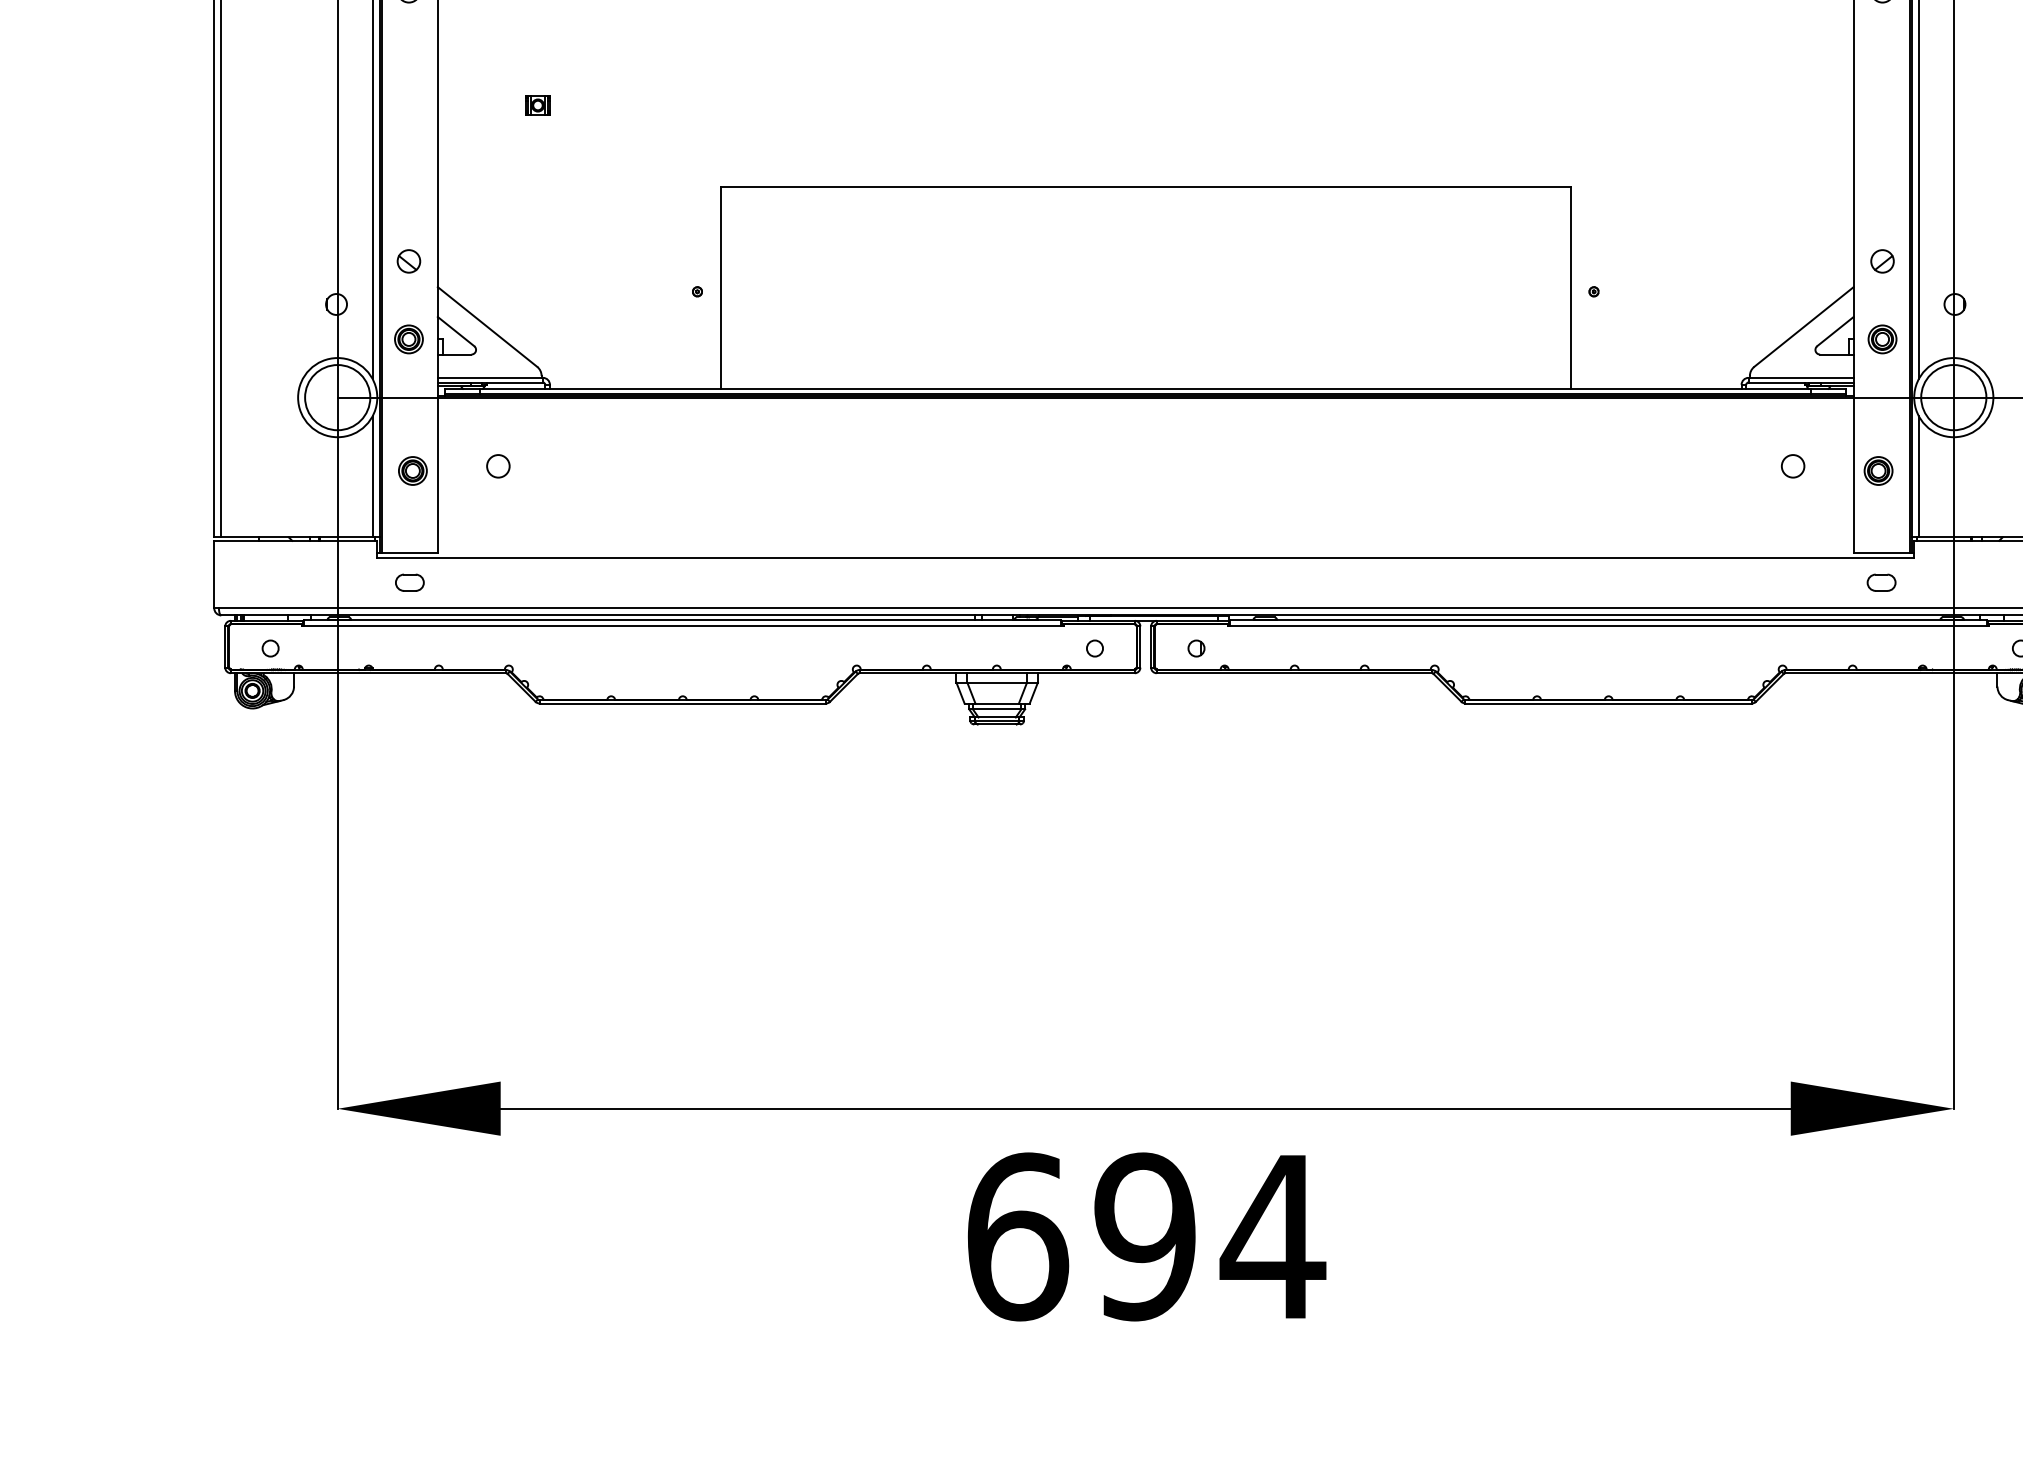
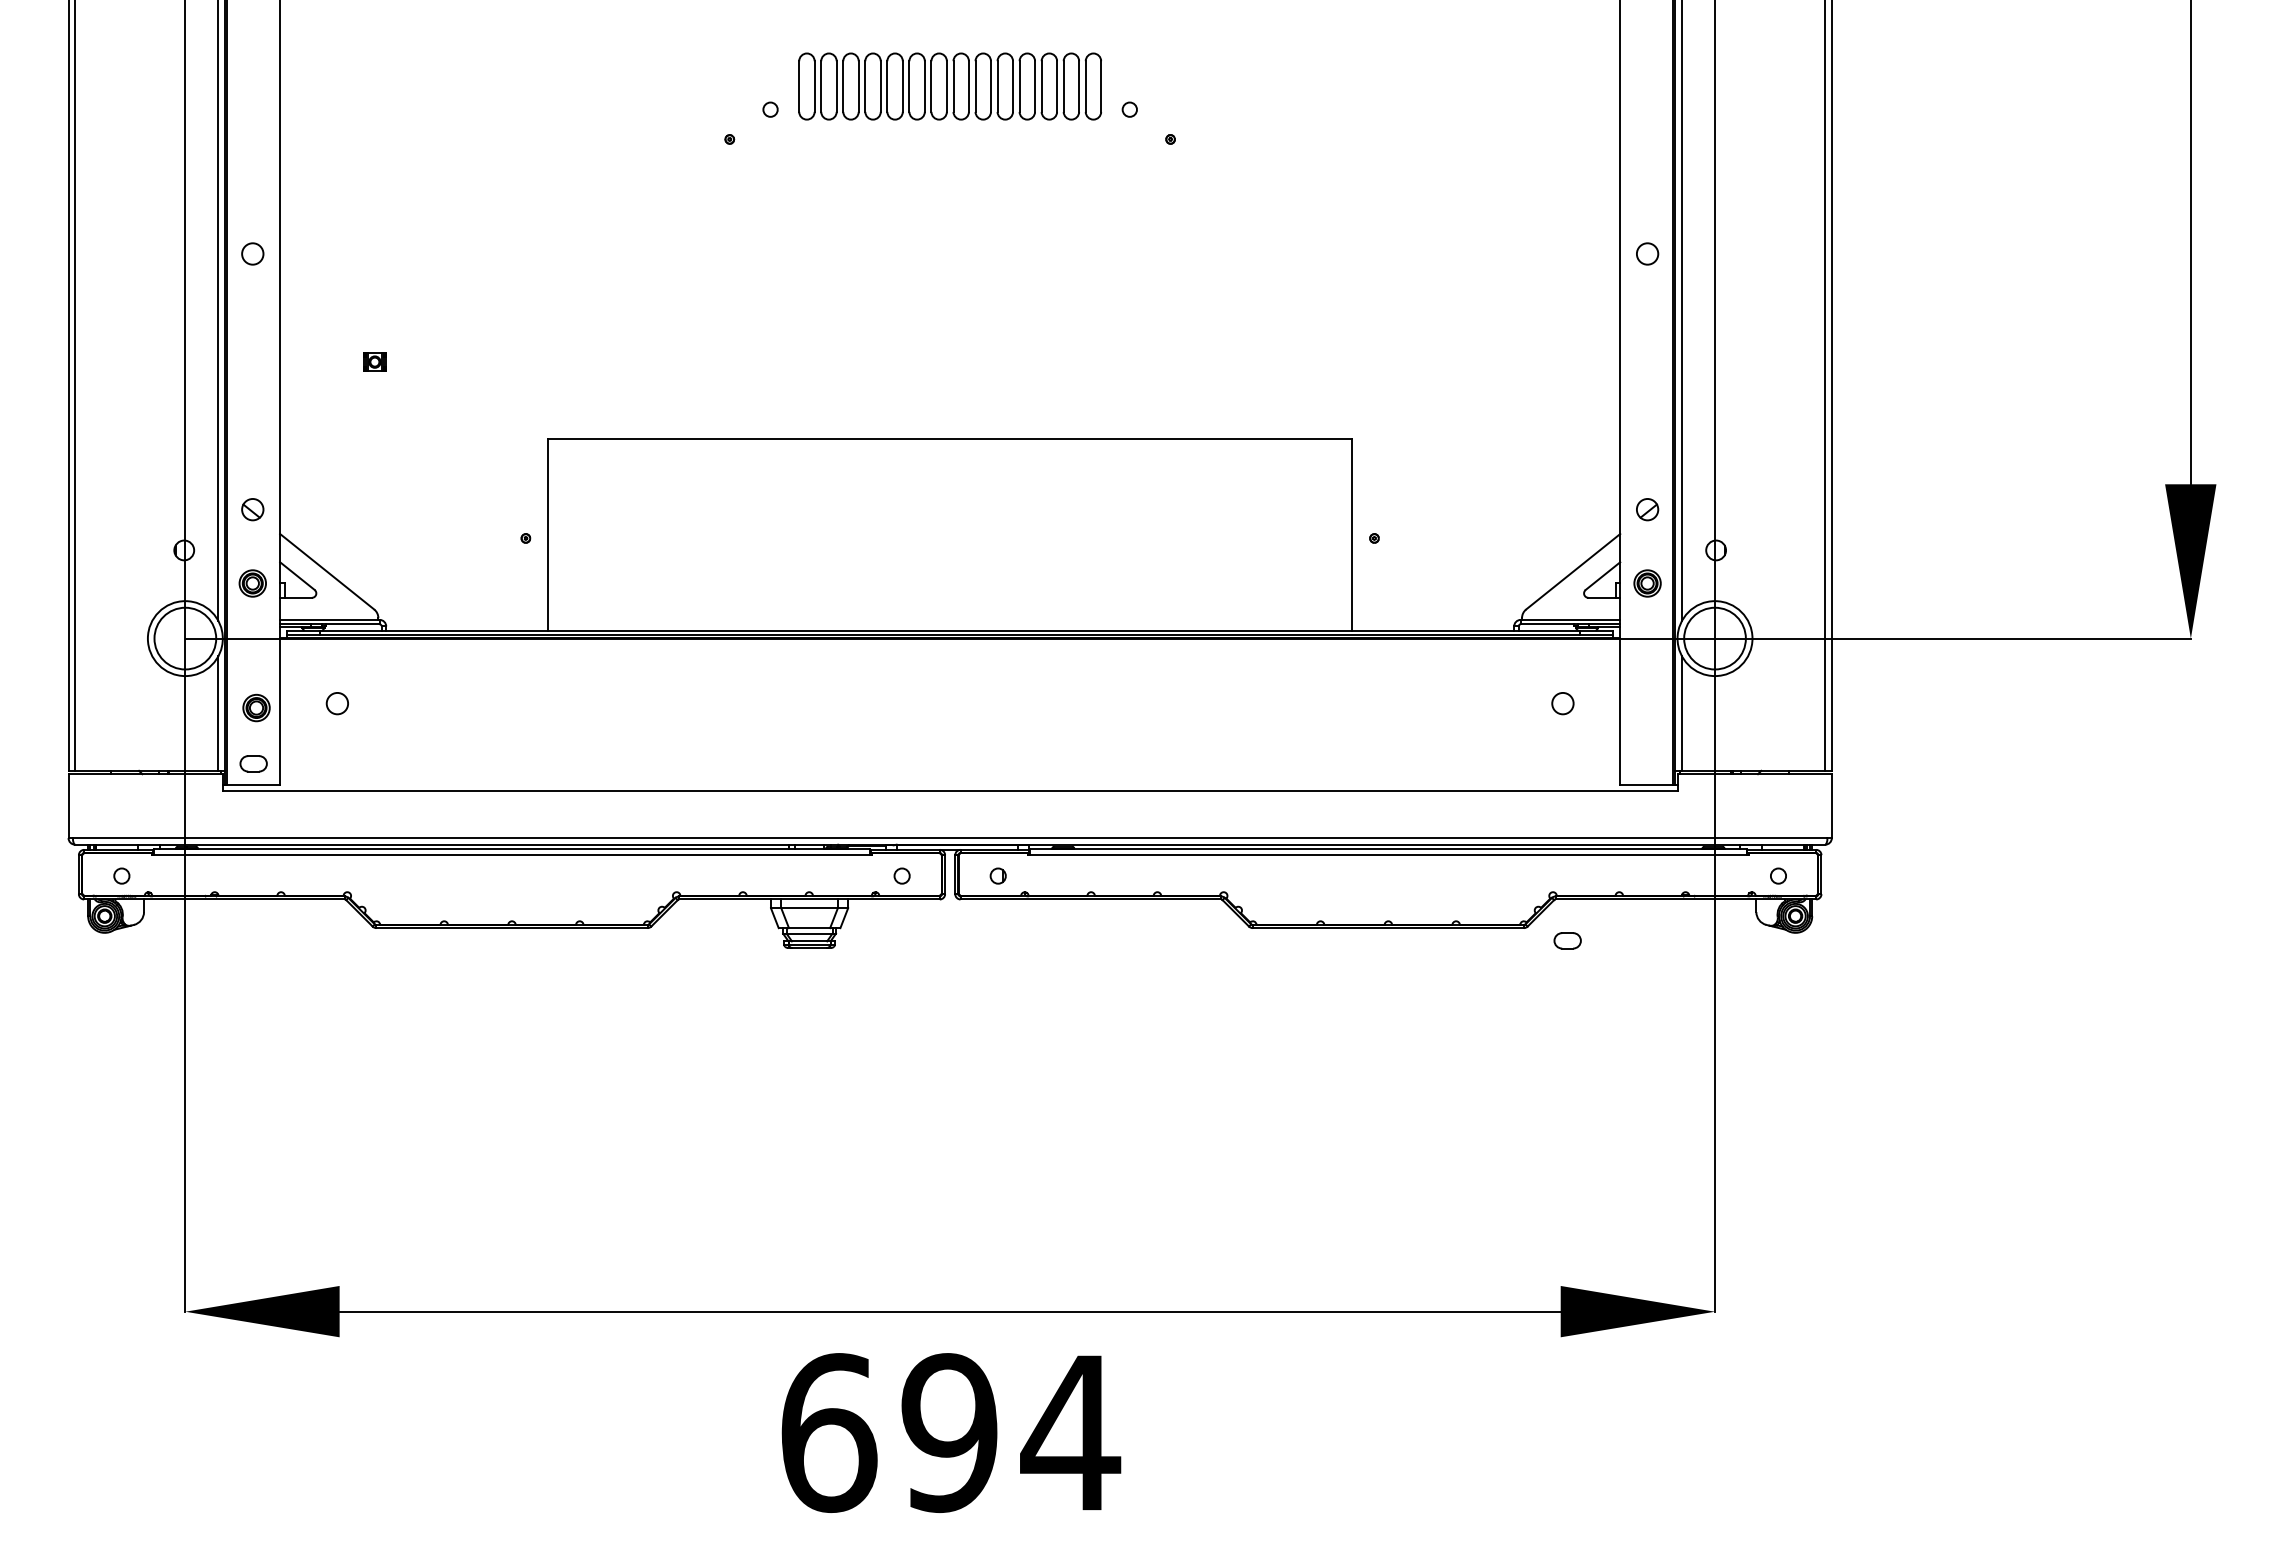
part: (1878, 470) -> (1643, 707), removed
part: (409, 582) -> (253, 763), moved
part: (1881, 582) -> (1567, 940), moved

